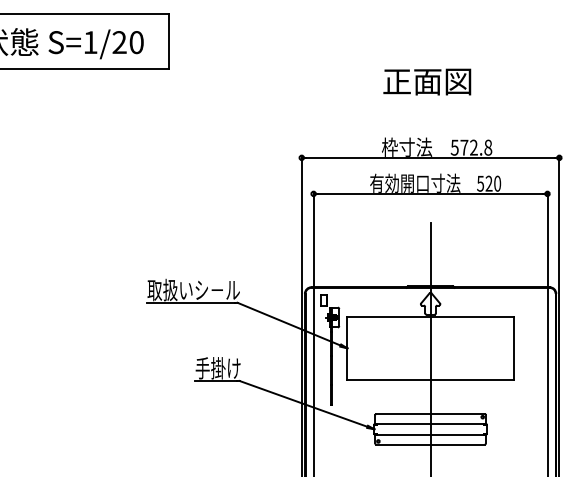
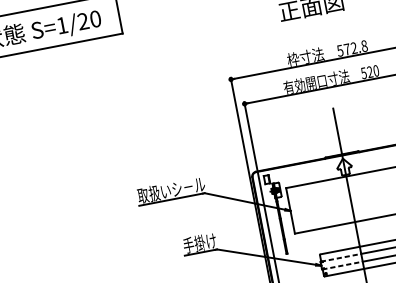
line: (402, 423) -> (340, 257), solid -> dashed
line: (402, 434) -> (342, 265), solid -> dashed

